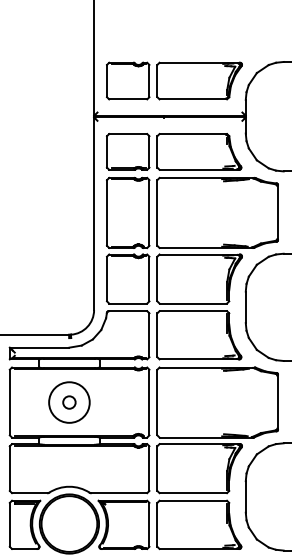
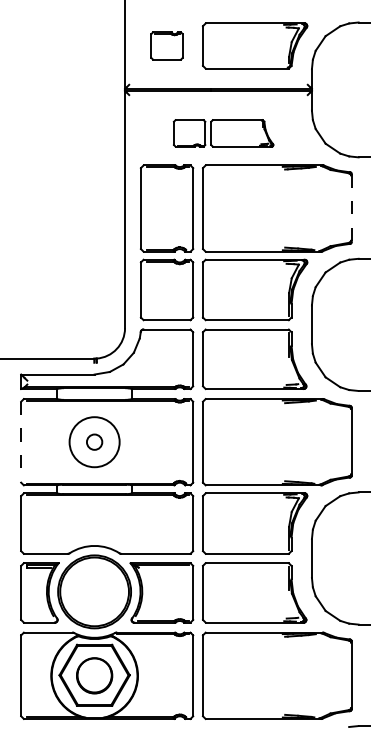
part: (127, 80) -> (166, 45), size x0.6
part: (174, 152) -> (223, 133), size x0.6
line: (277, 212) -> (351, 208), solid -> dashed
line: (10, 402) -> (21, 442), solid -> dashed

